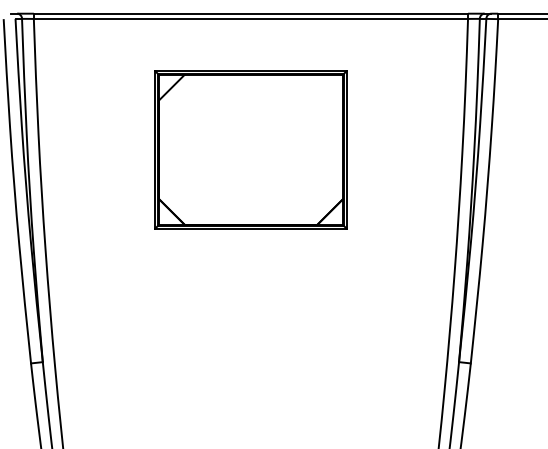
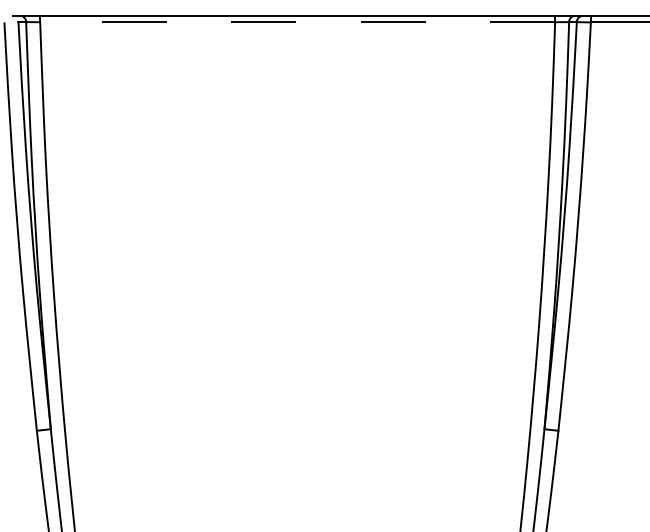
line: (250, 18) -> (297, 21), solid -> dashed
part: (250, 149) -> (297, 177), removed

